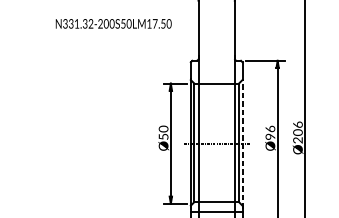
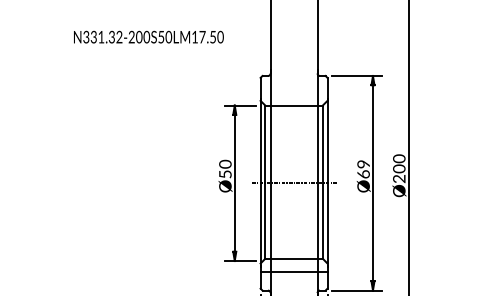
text: (113, 23) -> (148, 36), moved
text: (297, 124) -> (398, 158), Ø206 -> Ø200
text: (270, 133) -> (363, 169), Ø96 -> Ø69
line: (242, 143) -> (327, 183), dashed -> solid

